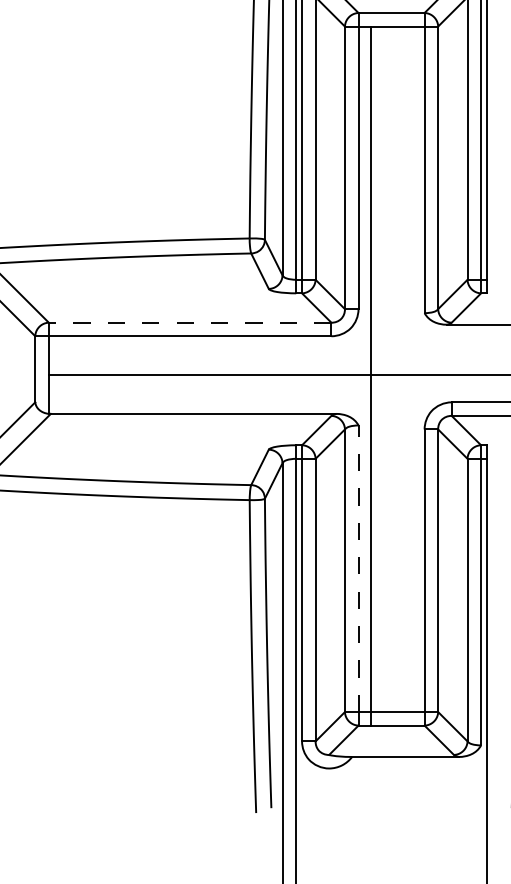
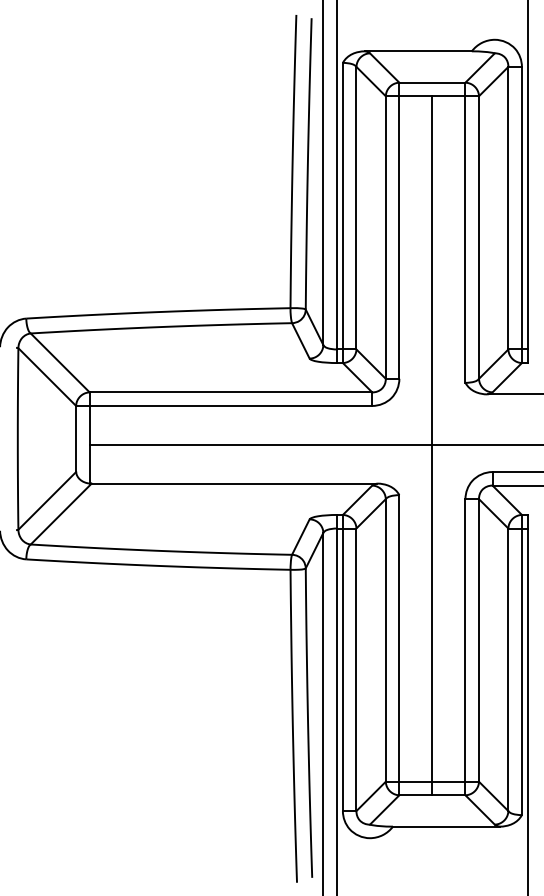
line: (189, 322) -> (230, 392), dashed -> solid
line: (370, 375) -> (432, 445), moved
line: (358, 567) -> (399, 637), dashed -> solid

